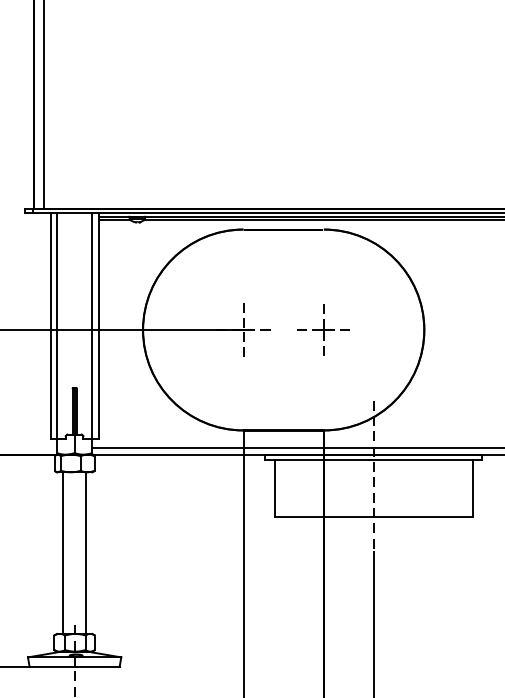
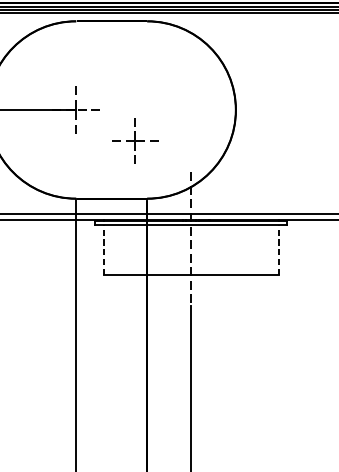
part: (323, 329) -> (135, 140), moved
line: (274, 487) -> (103, 249), solid -> dashed
line: (472, 487) -> (278, 249), solid -> dashed

